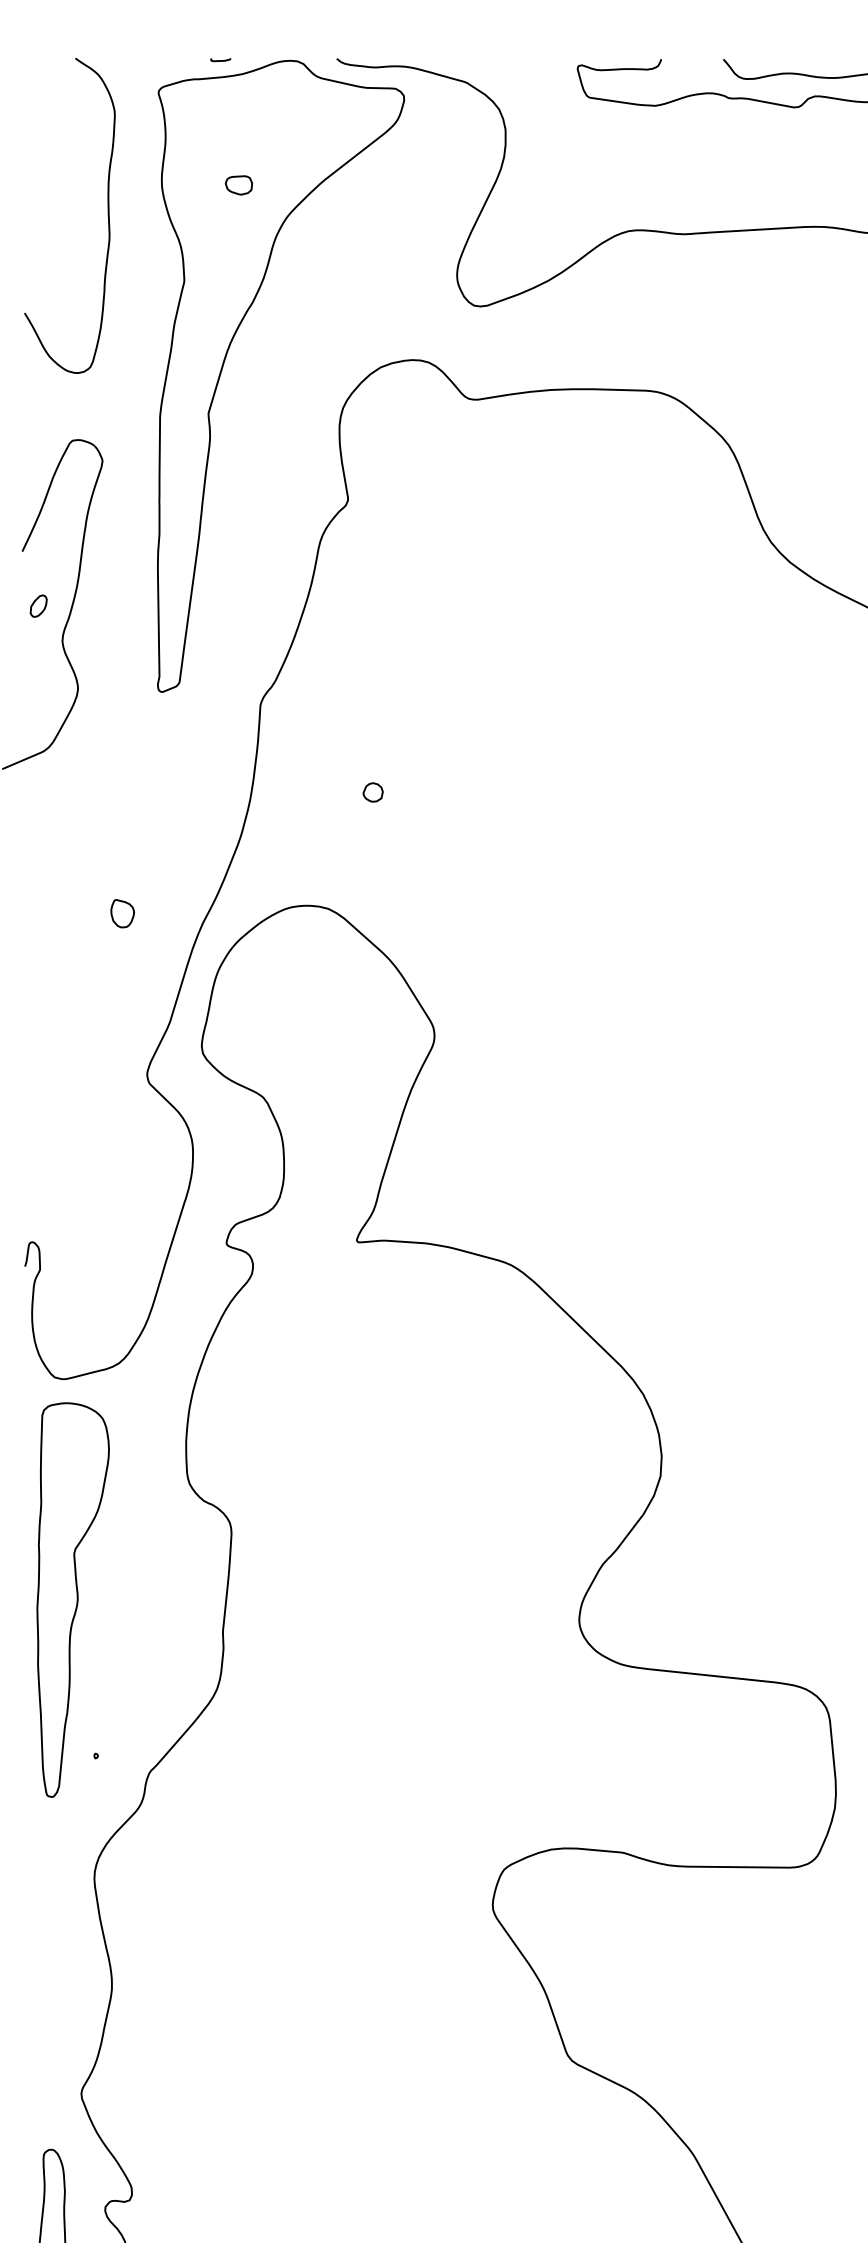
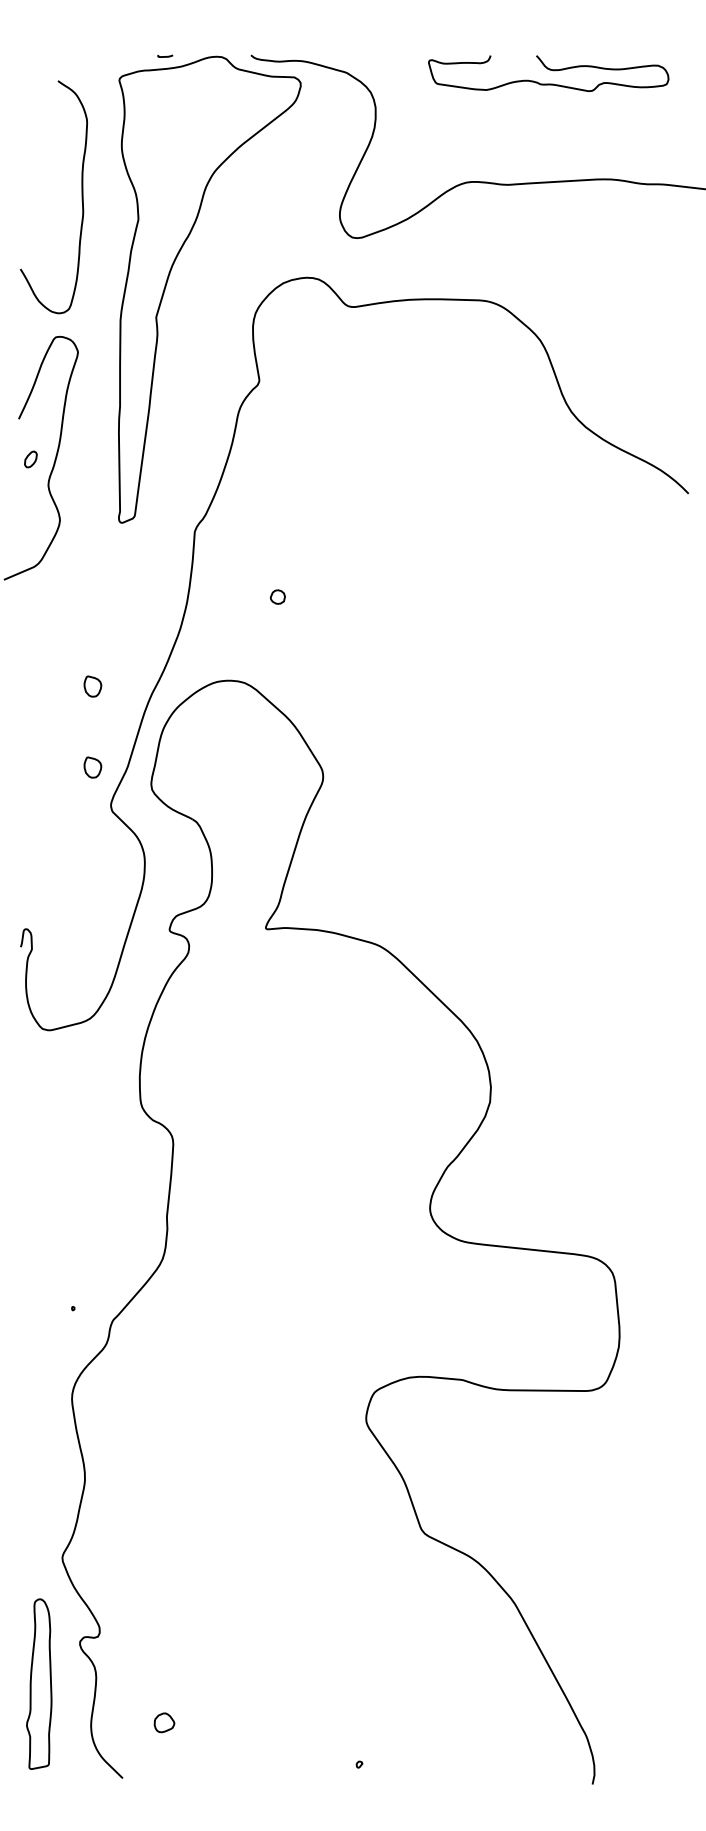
part: (238, 185) -> (178, 148), removed
curve: (107, 216) -> (81, 197), moved
part: (122, 1023) -> (92, 767), added
part: (73, 1600) -> (56, 1193), removed

